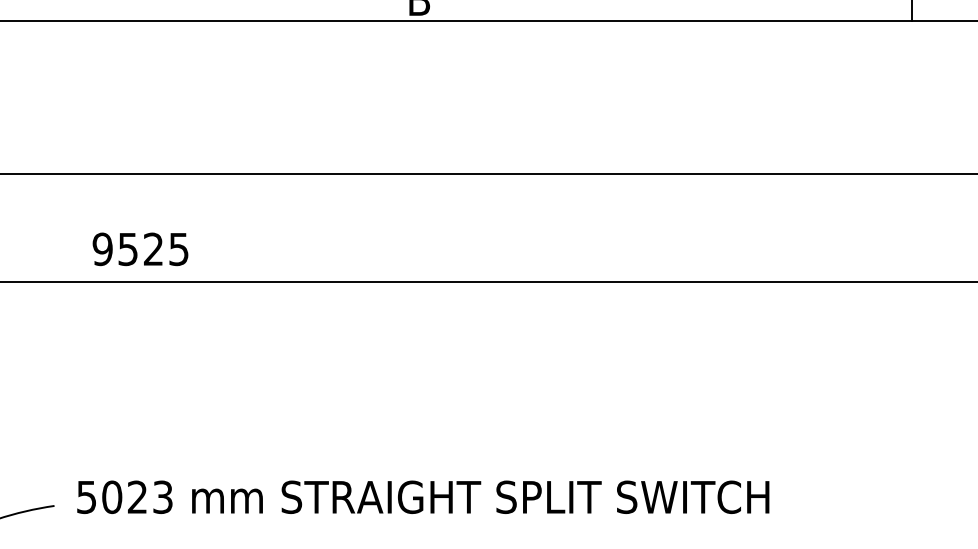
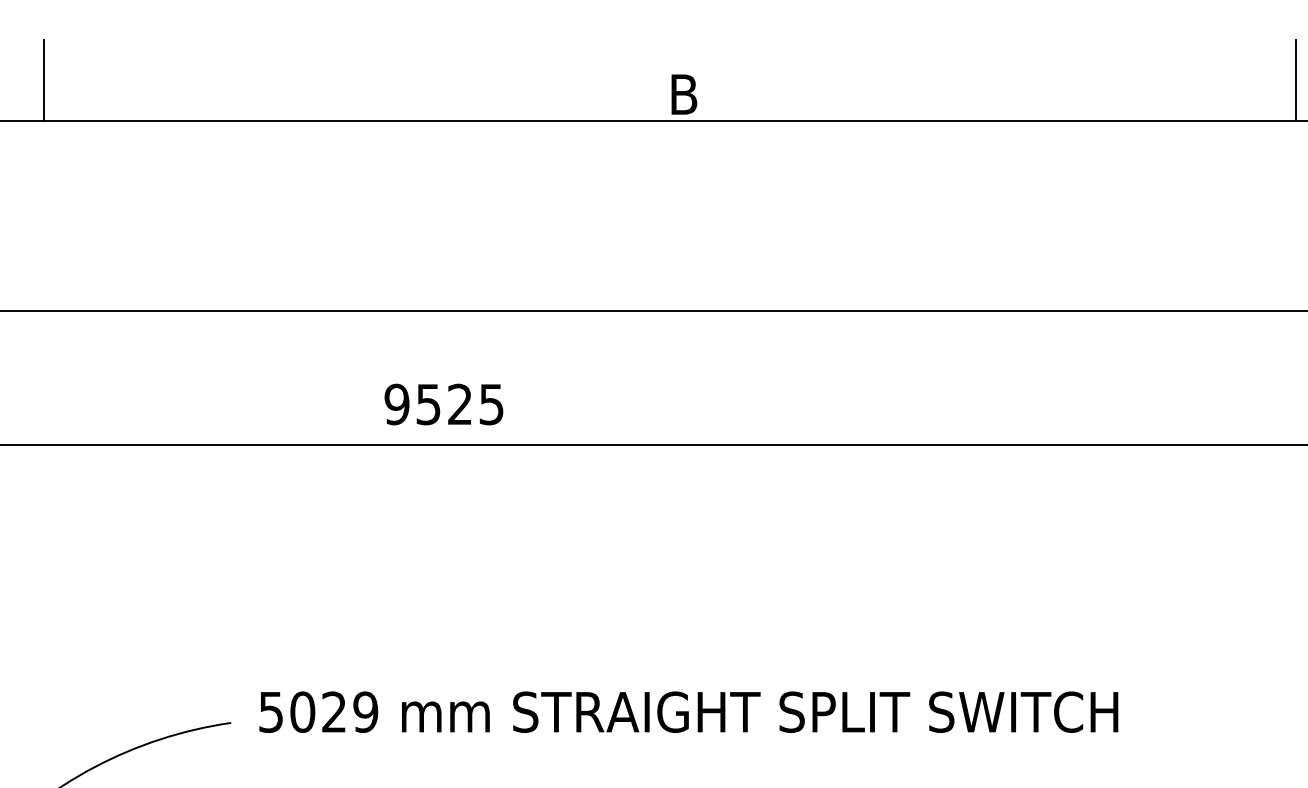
text: (140, 249) -> (443, 404), moved
text: (162, 496) -> (365, 711), 5023 -> 5029

